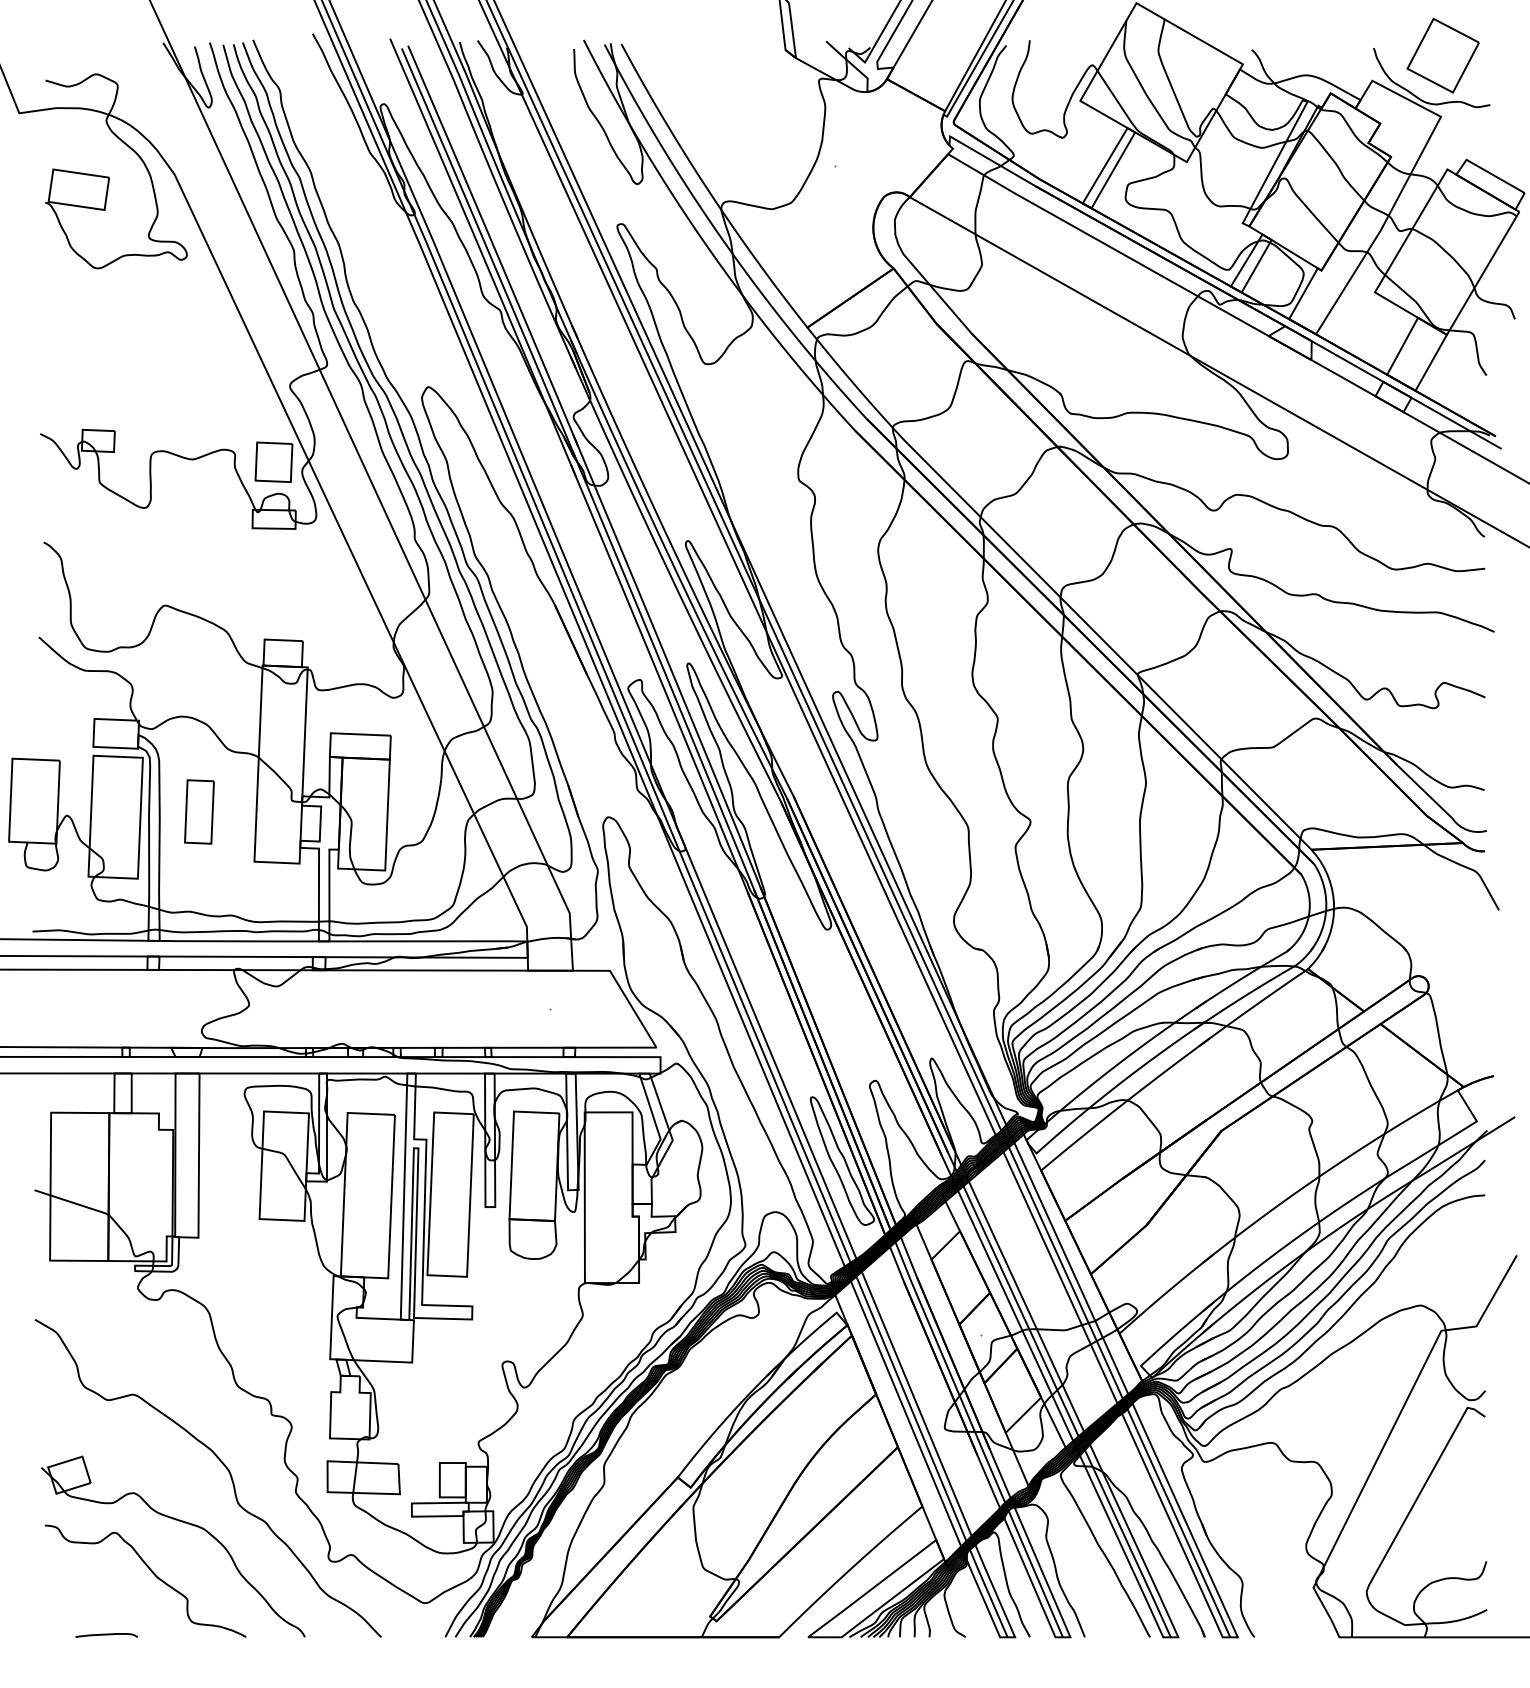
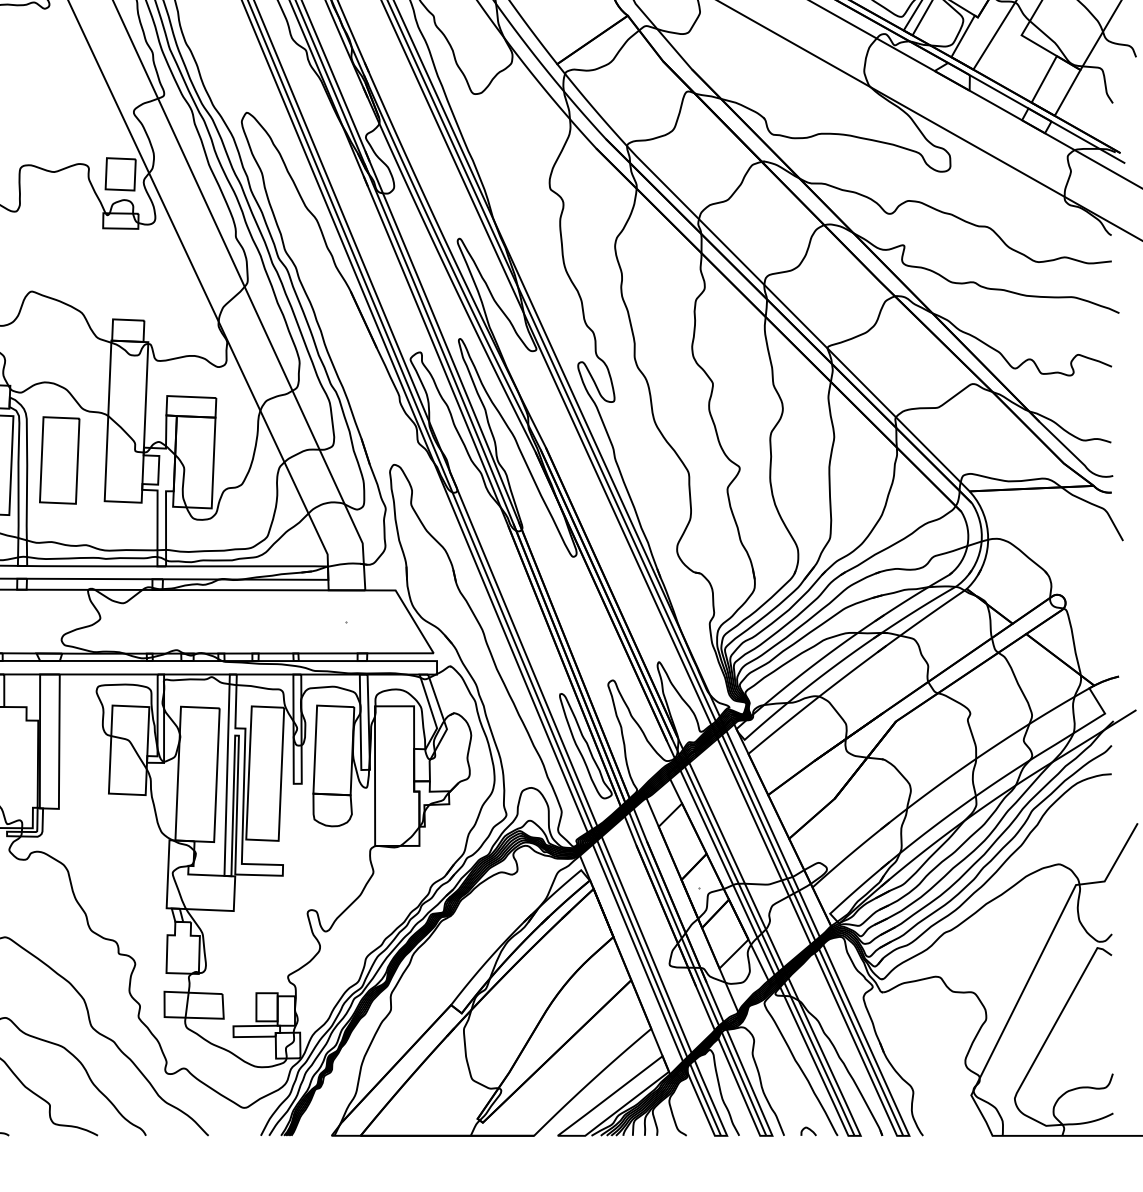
part: (199, 811) -> (59, 460), size x1.67
curve: (1115, 1630) -> (809, 1130), added

